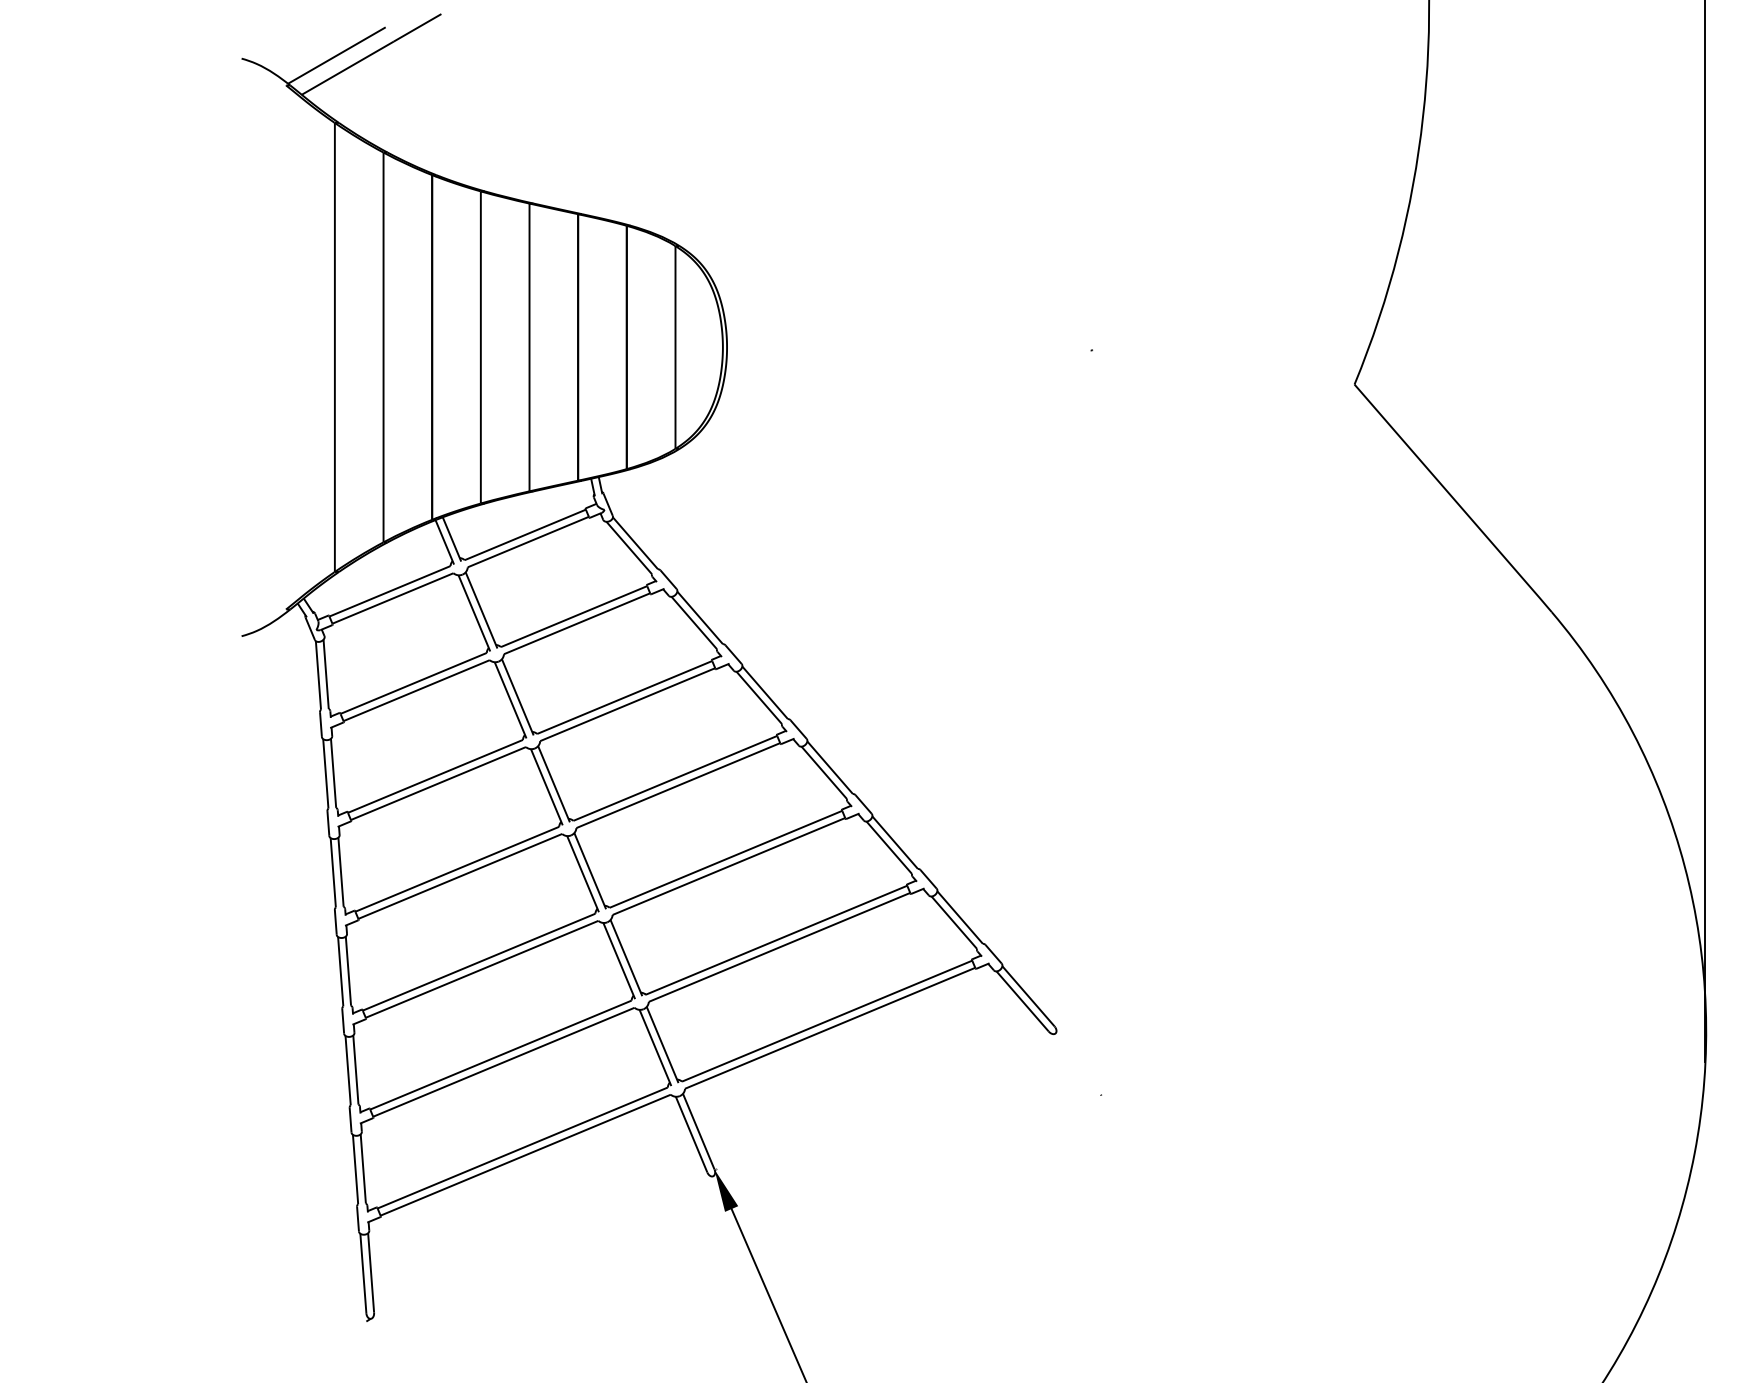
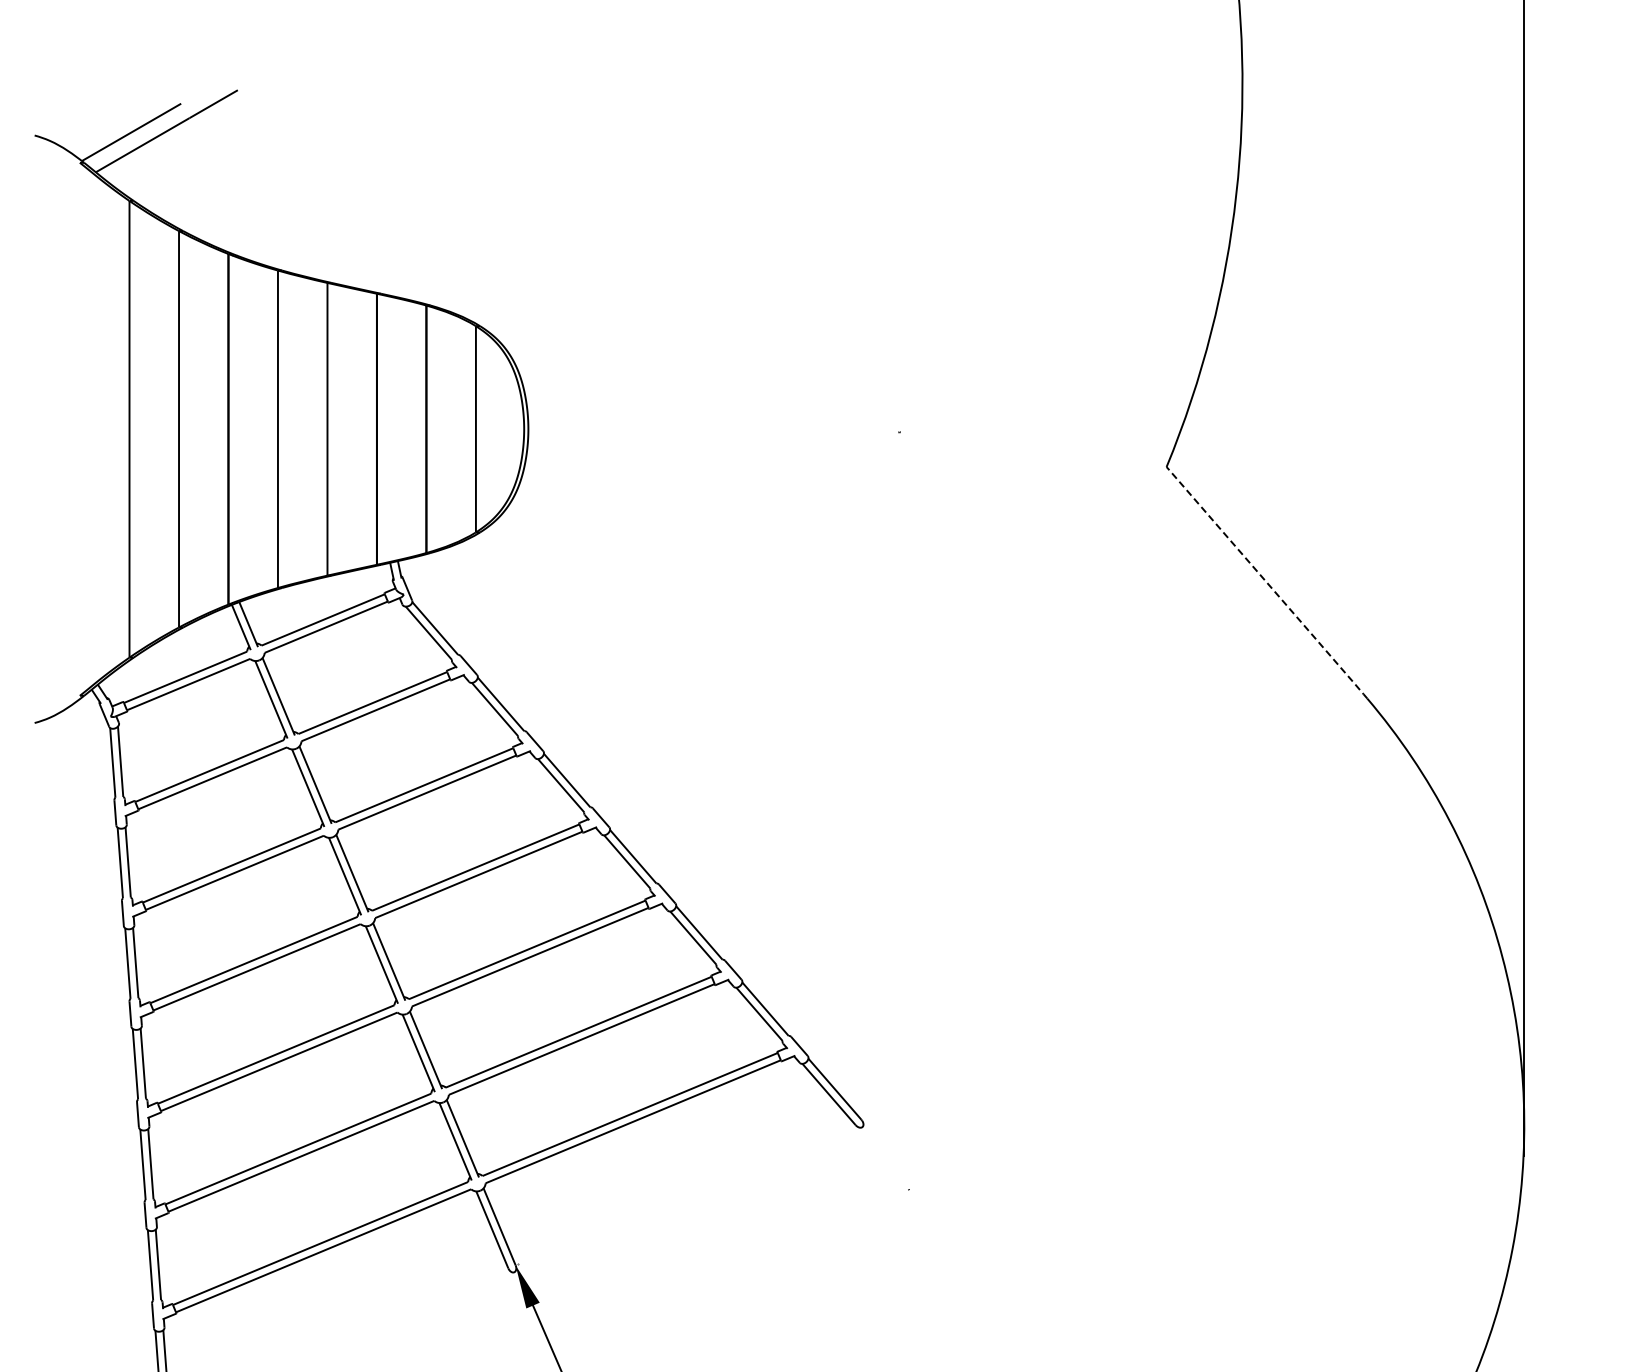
line: (1454, 499) -> (1268, 583), solid -> dashed

